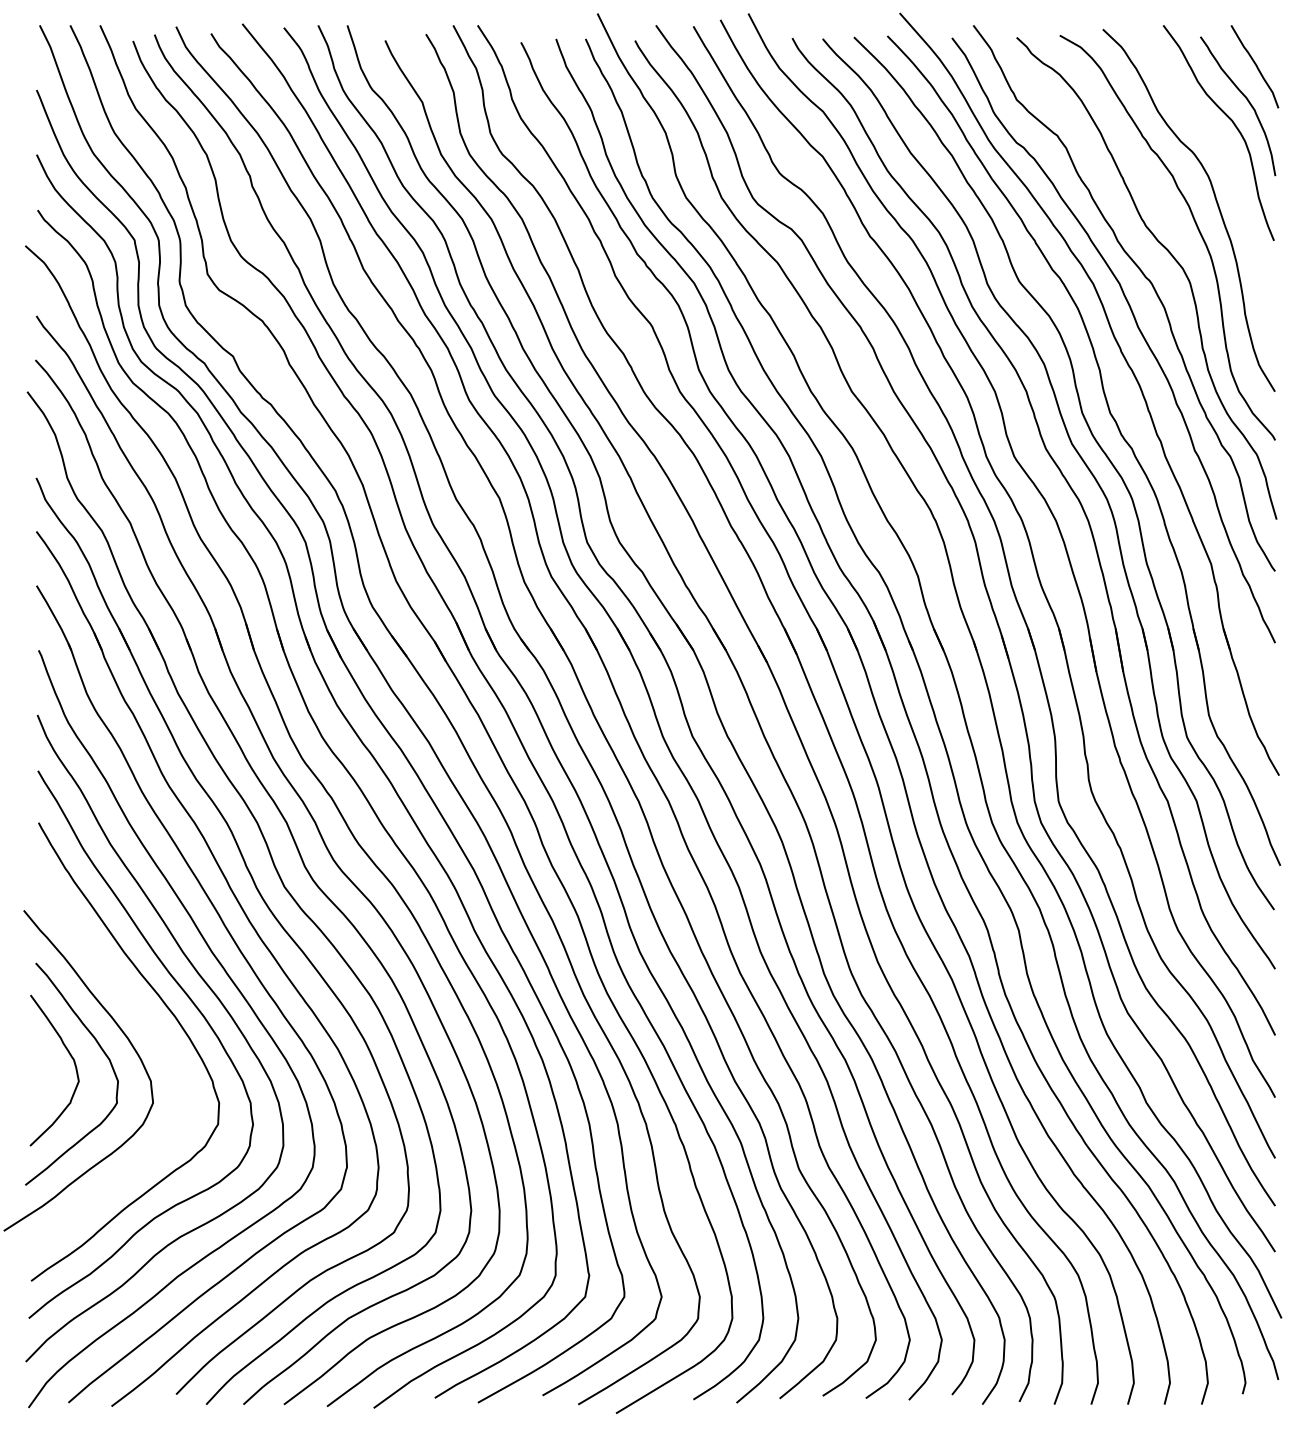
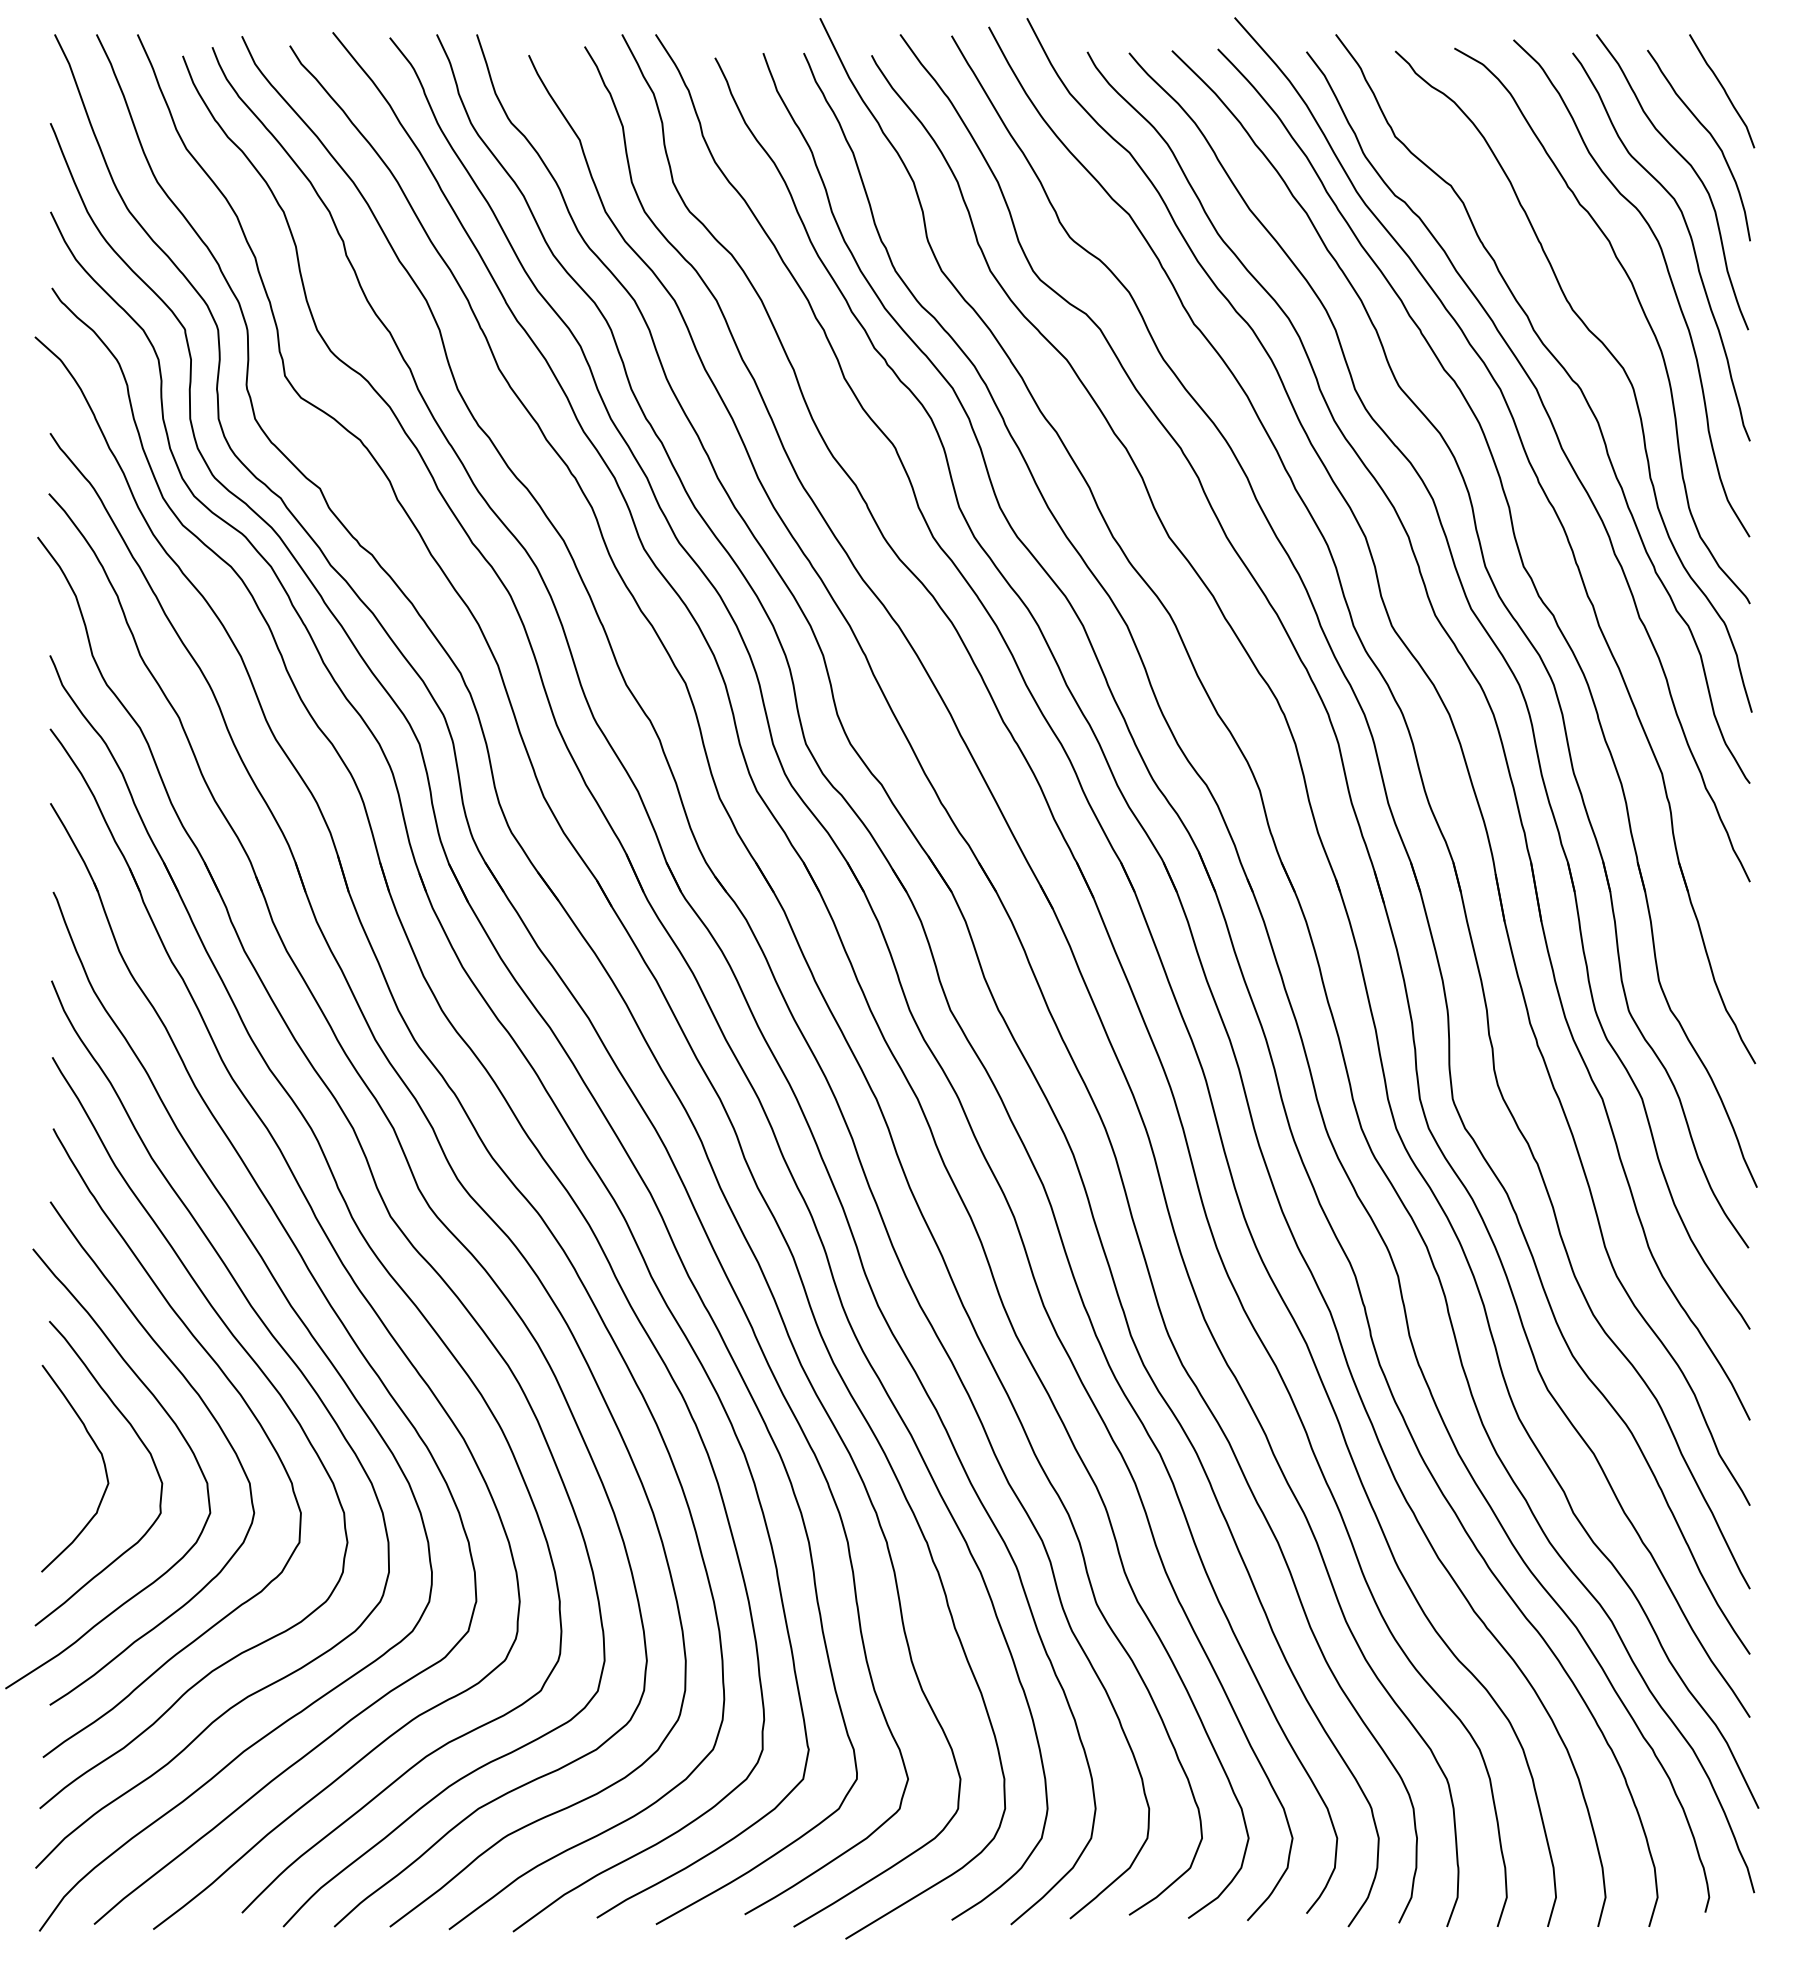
curve: (1231, 172) -> (1689, 236), added
curve: (153, 1031) -> (210, 1414), added

